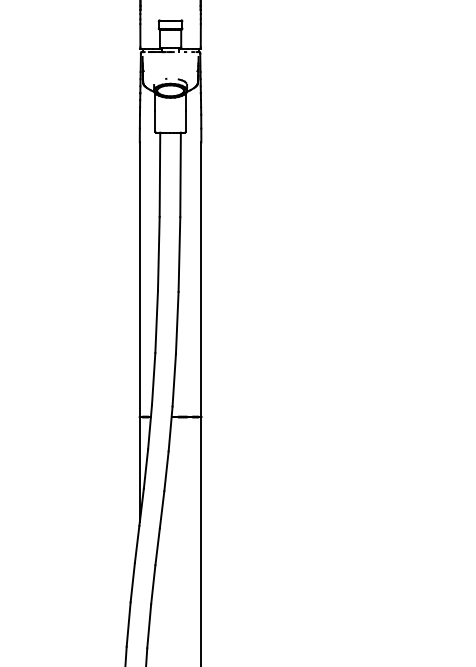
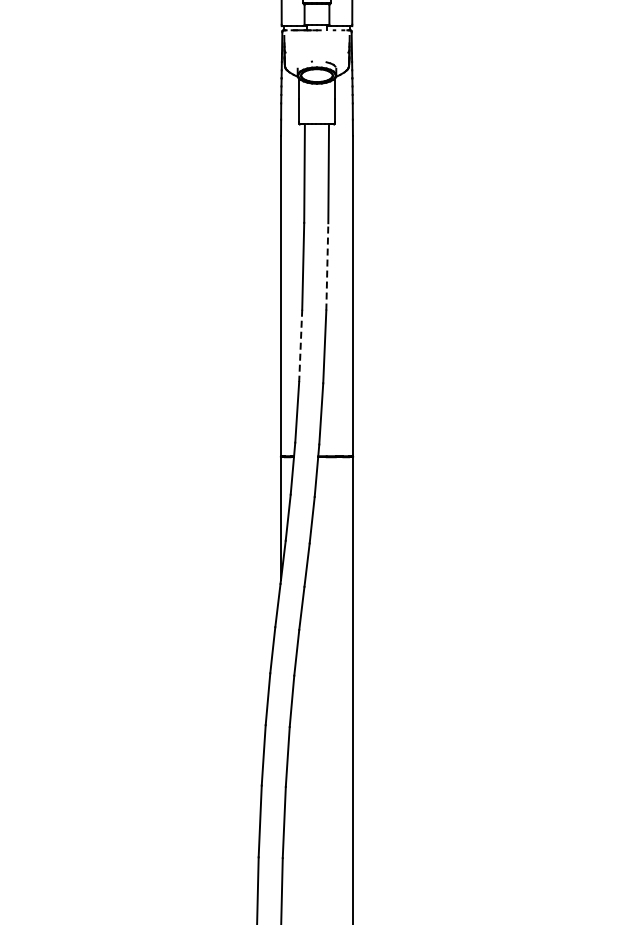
line: (179, 254) -> (327, 266), solid -> dashed
line: (156, 322) -> (300, 346), solid -> dashed

